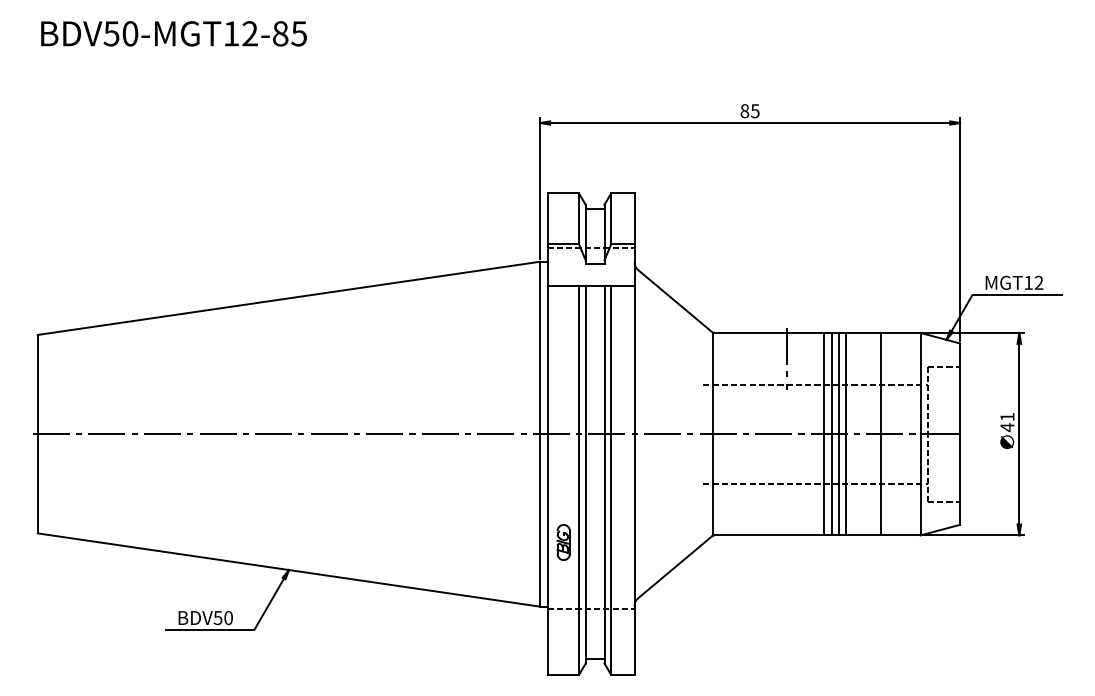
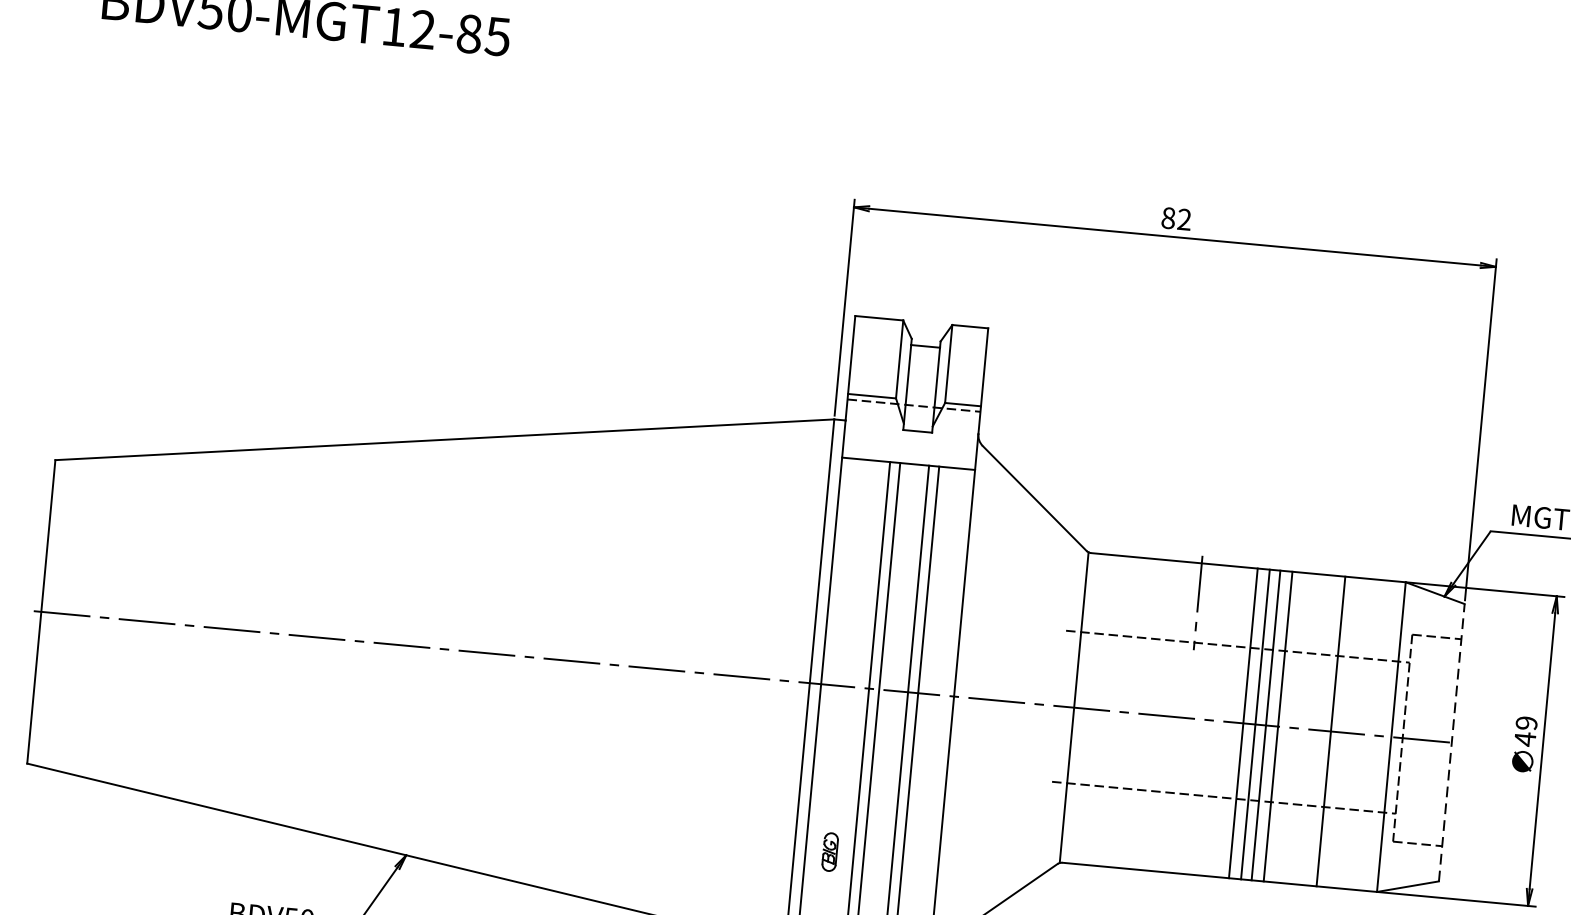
text: (754, 111) -> (1183, 220), 85 -> 82
text: (1007, 416) -> (1526, 722), 41 -> 49
line: (960, 434) -> (1452, 743), solid -> dashed
part: (563, 542) -> (829, 852), size x0.7

